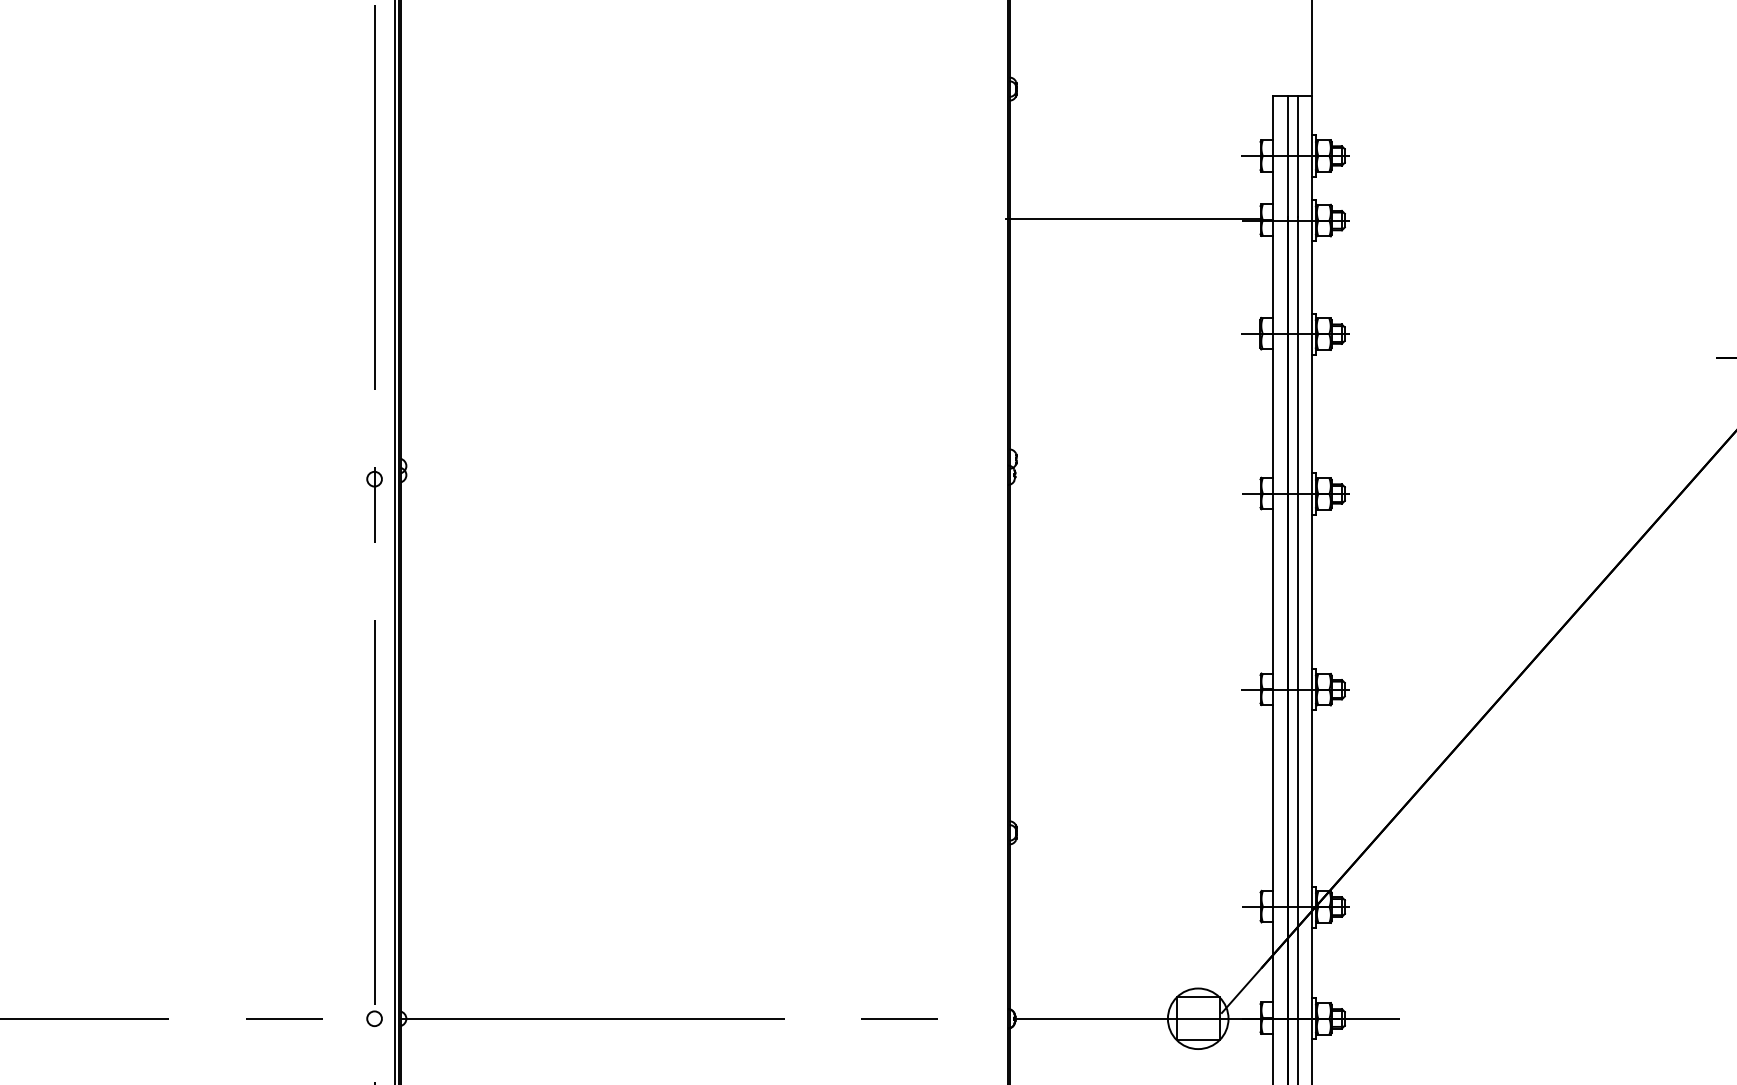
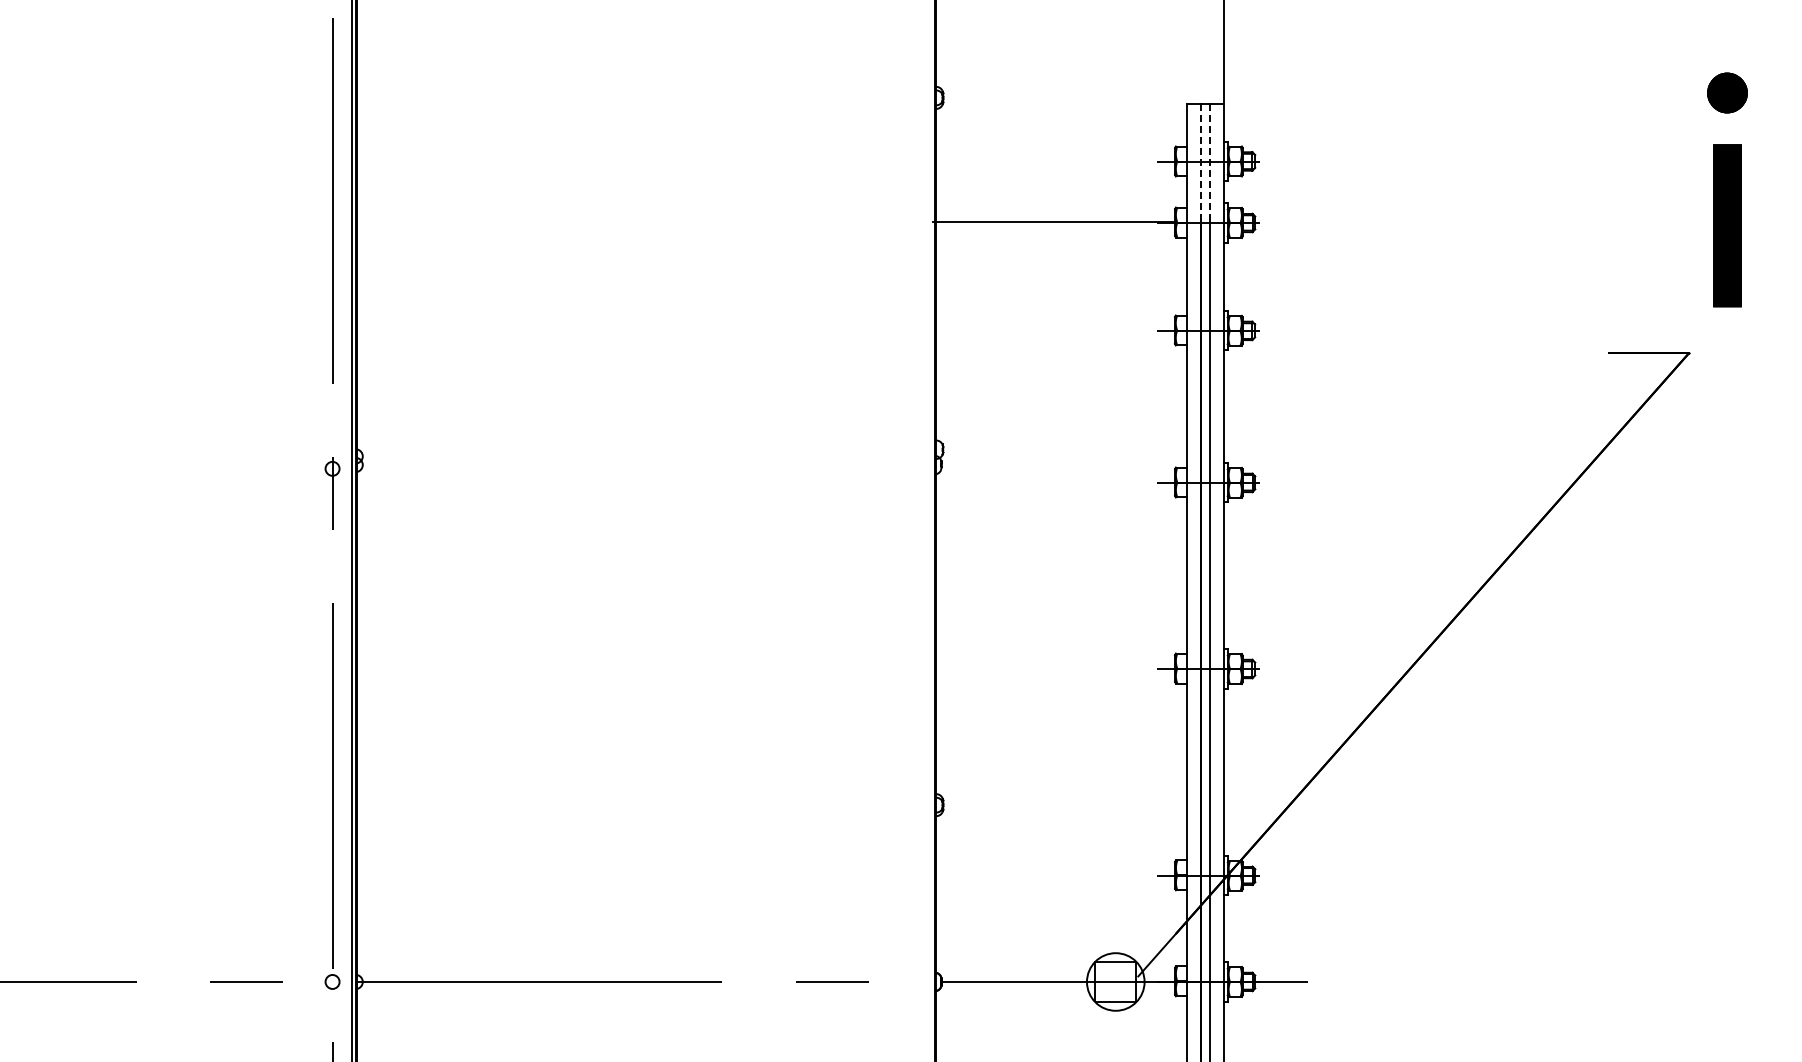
line: (1288, 155) -> (1201, 161), solid -> dashed
line: (1297, 155) -> (1210, 161), solid -> dashed

